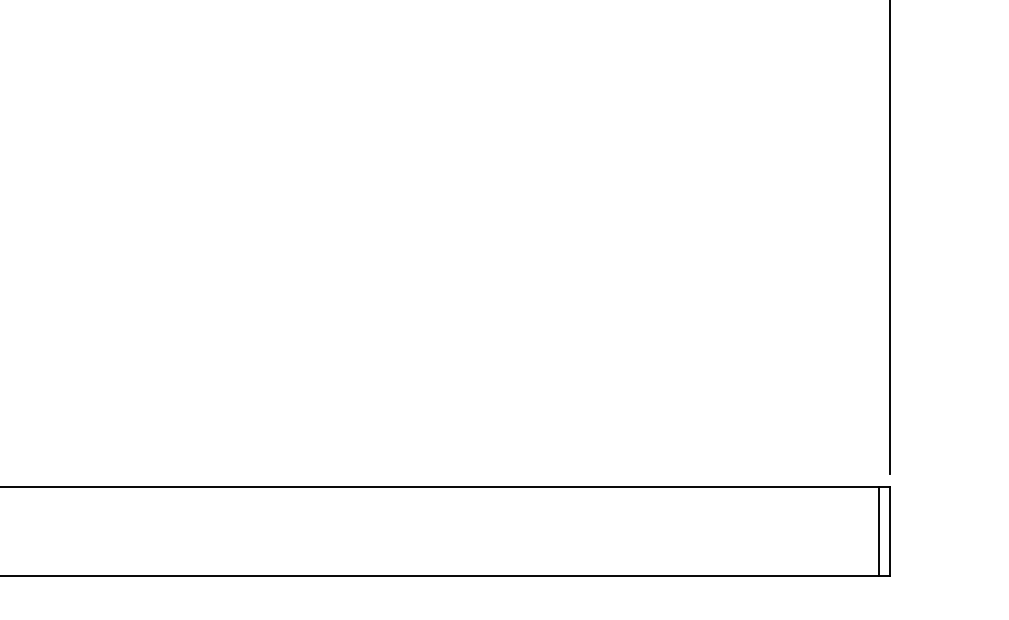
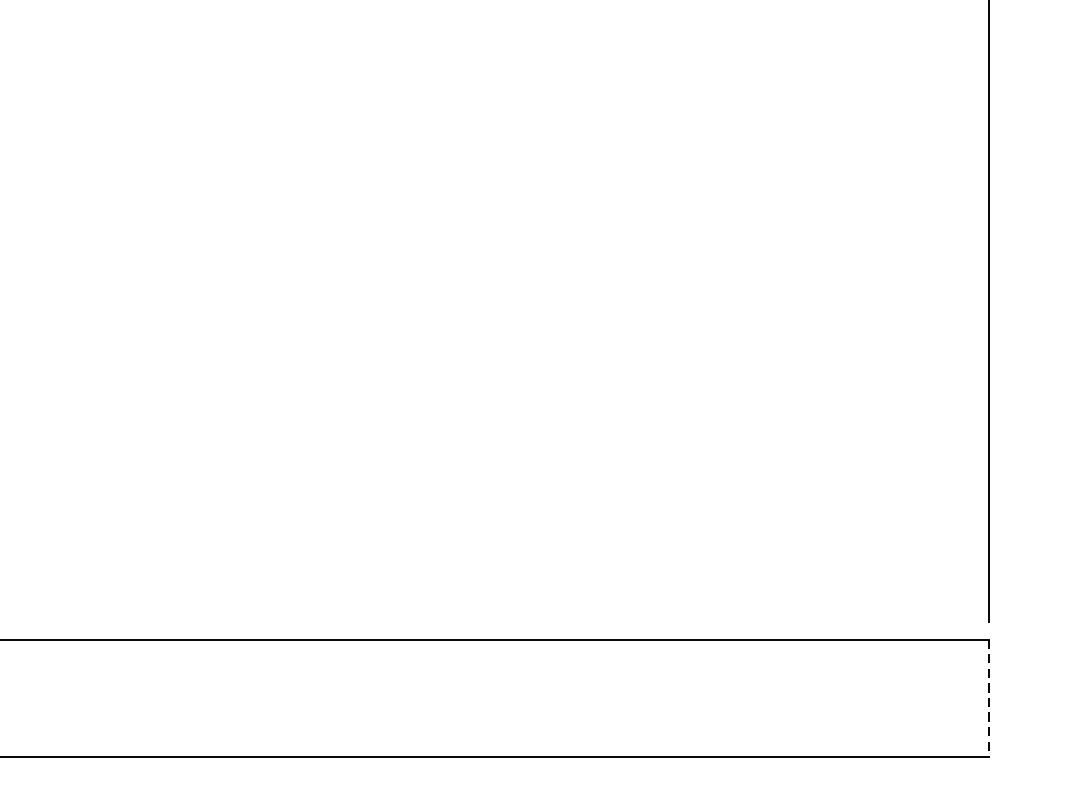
line: (879, 531) -> (974, 697), removed
line: (890, 532) -> (989, 699), solid -> dashed

